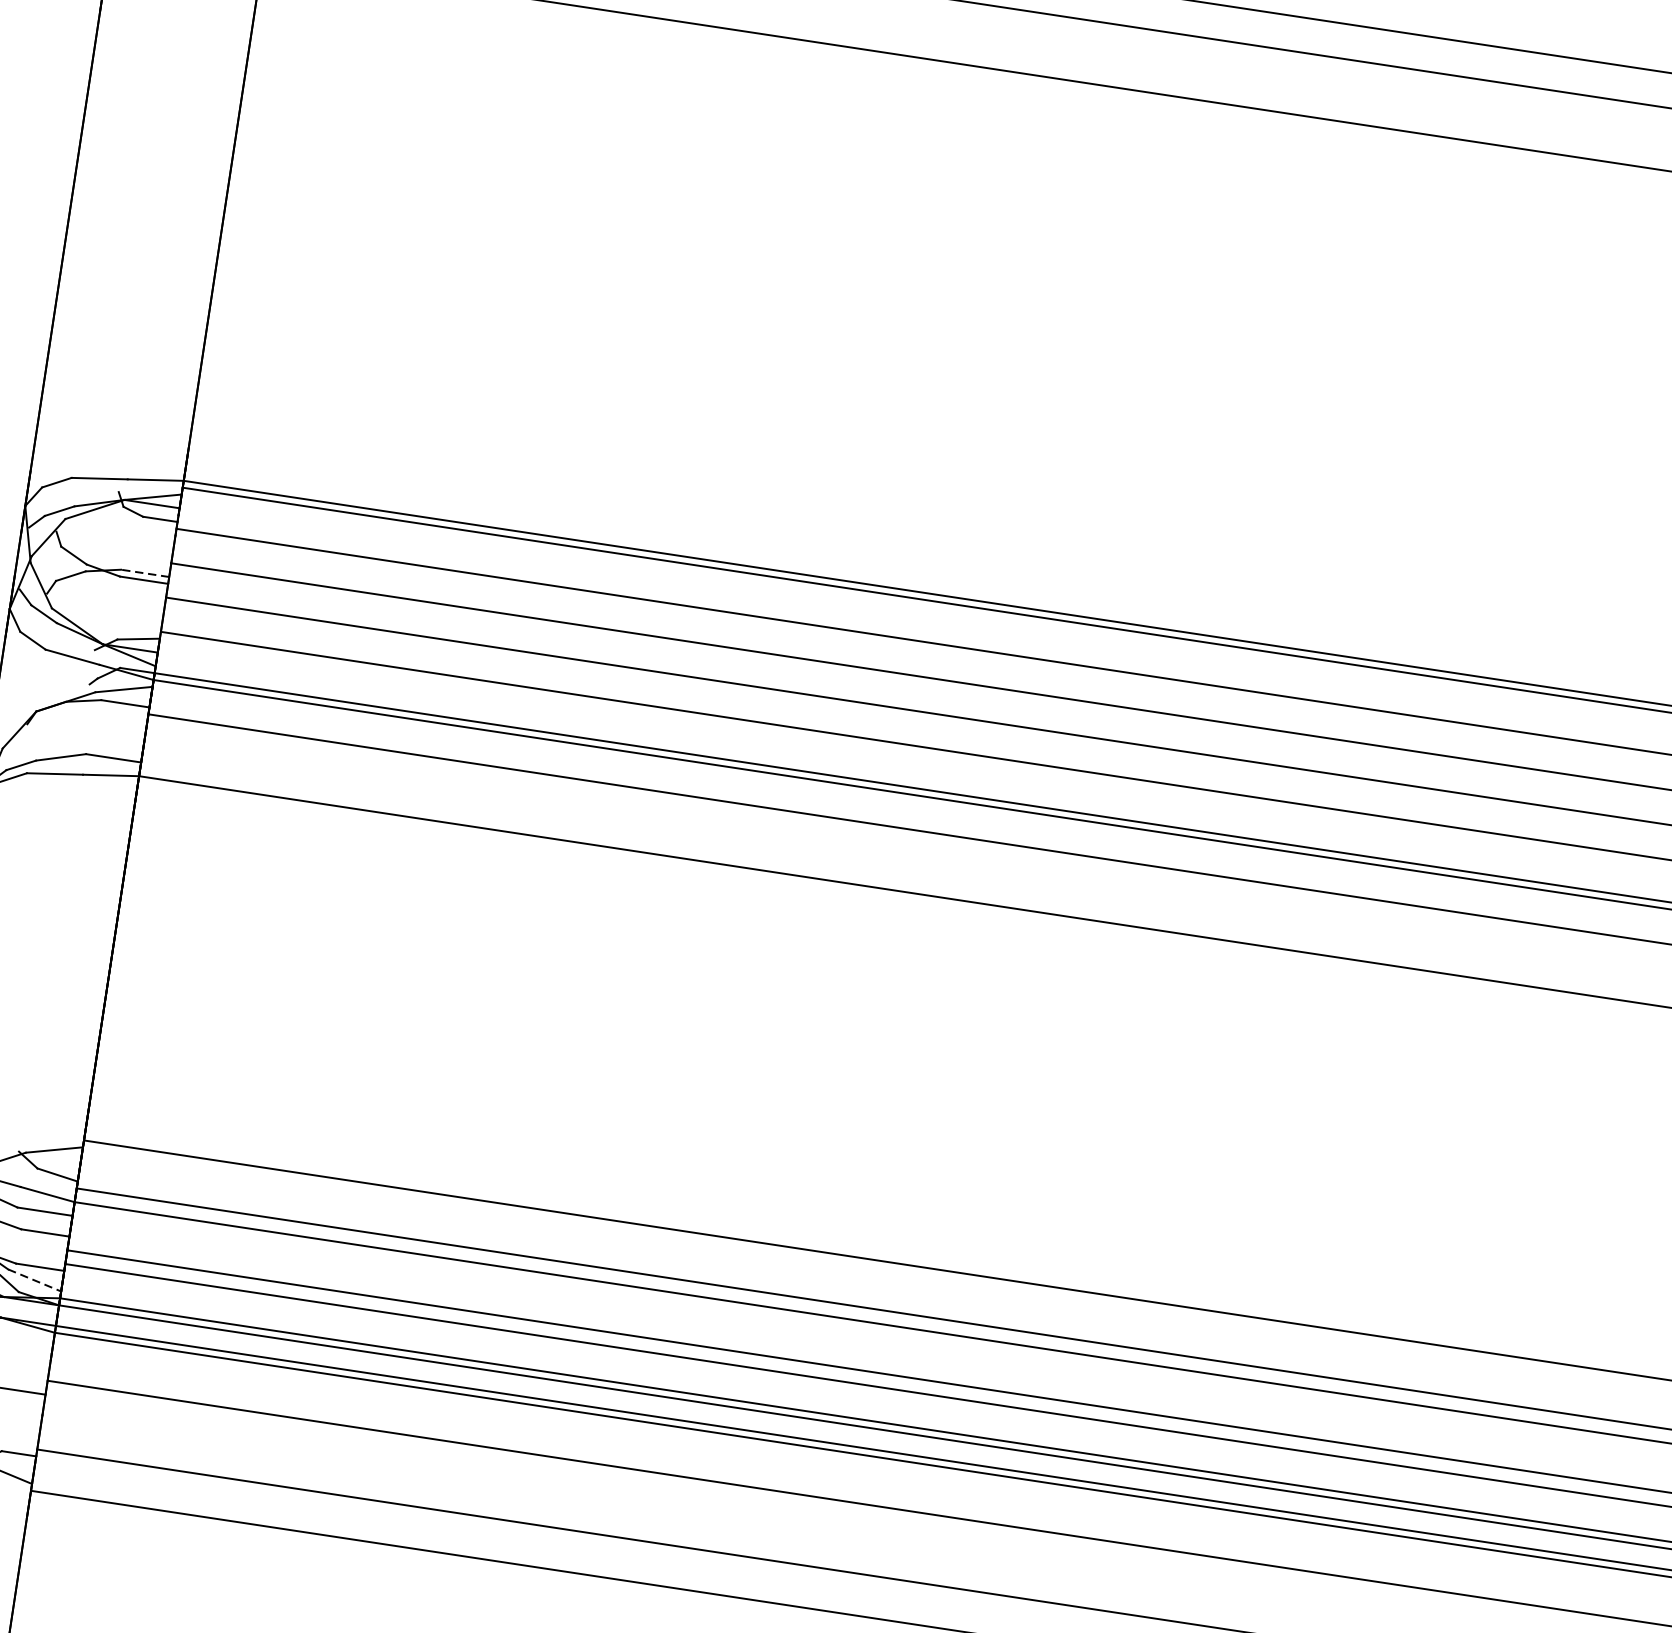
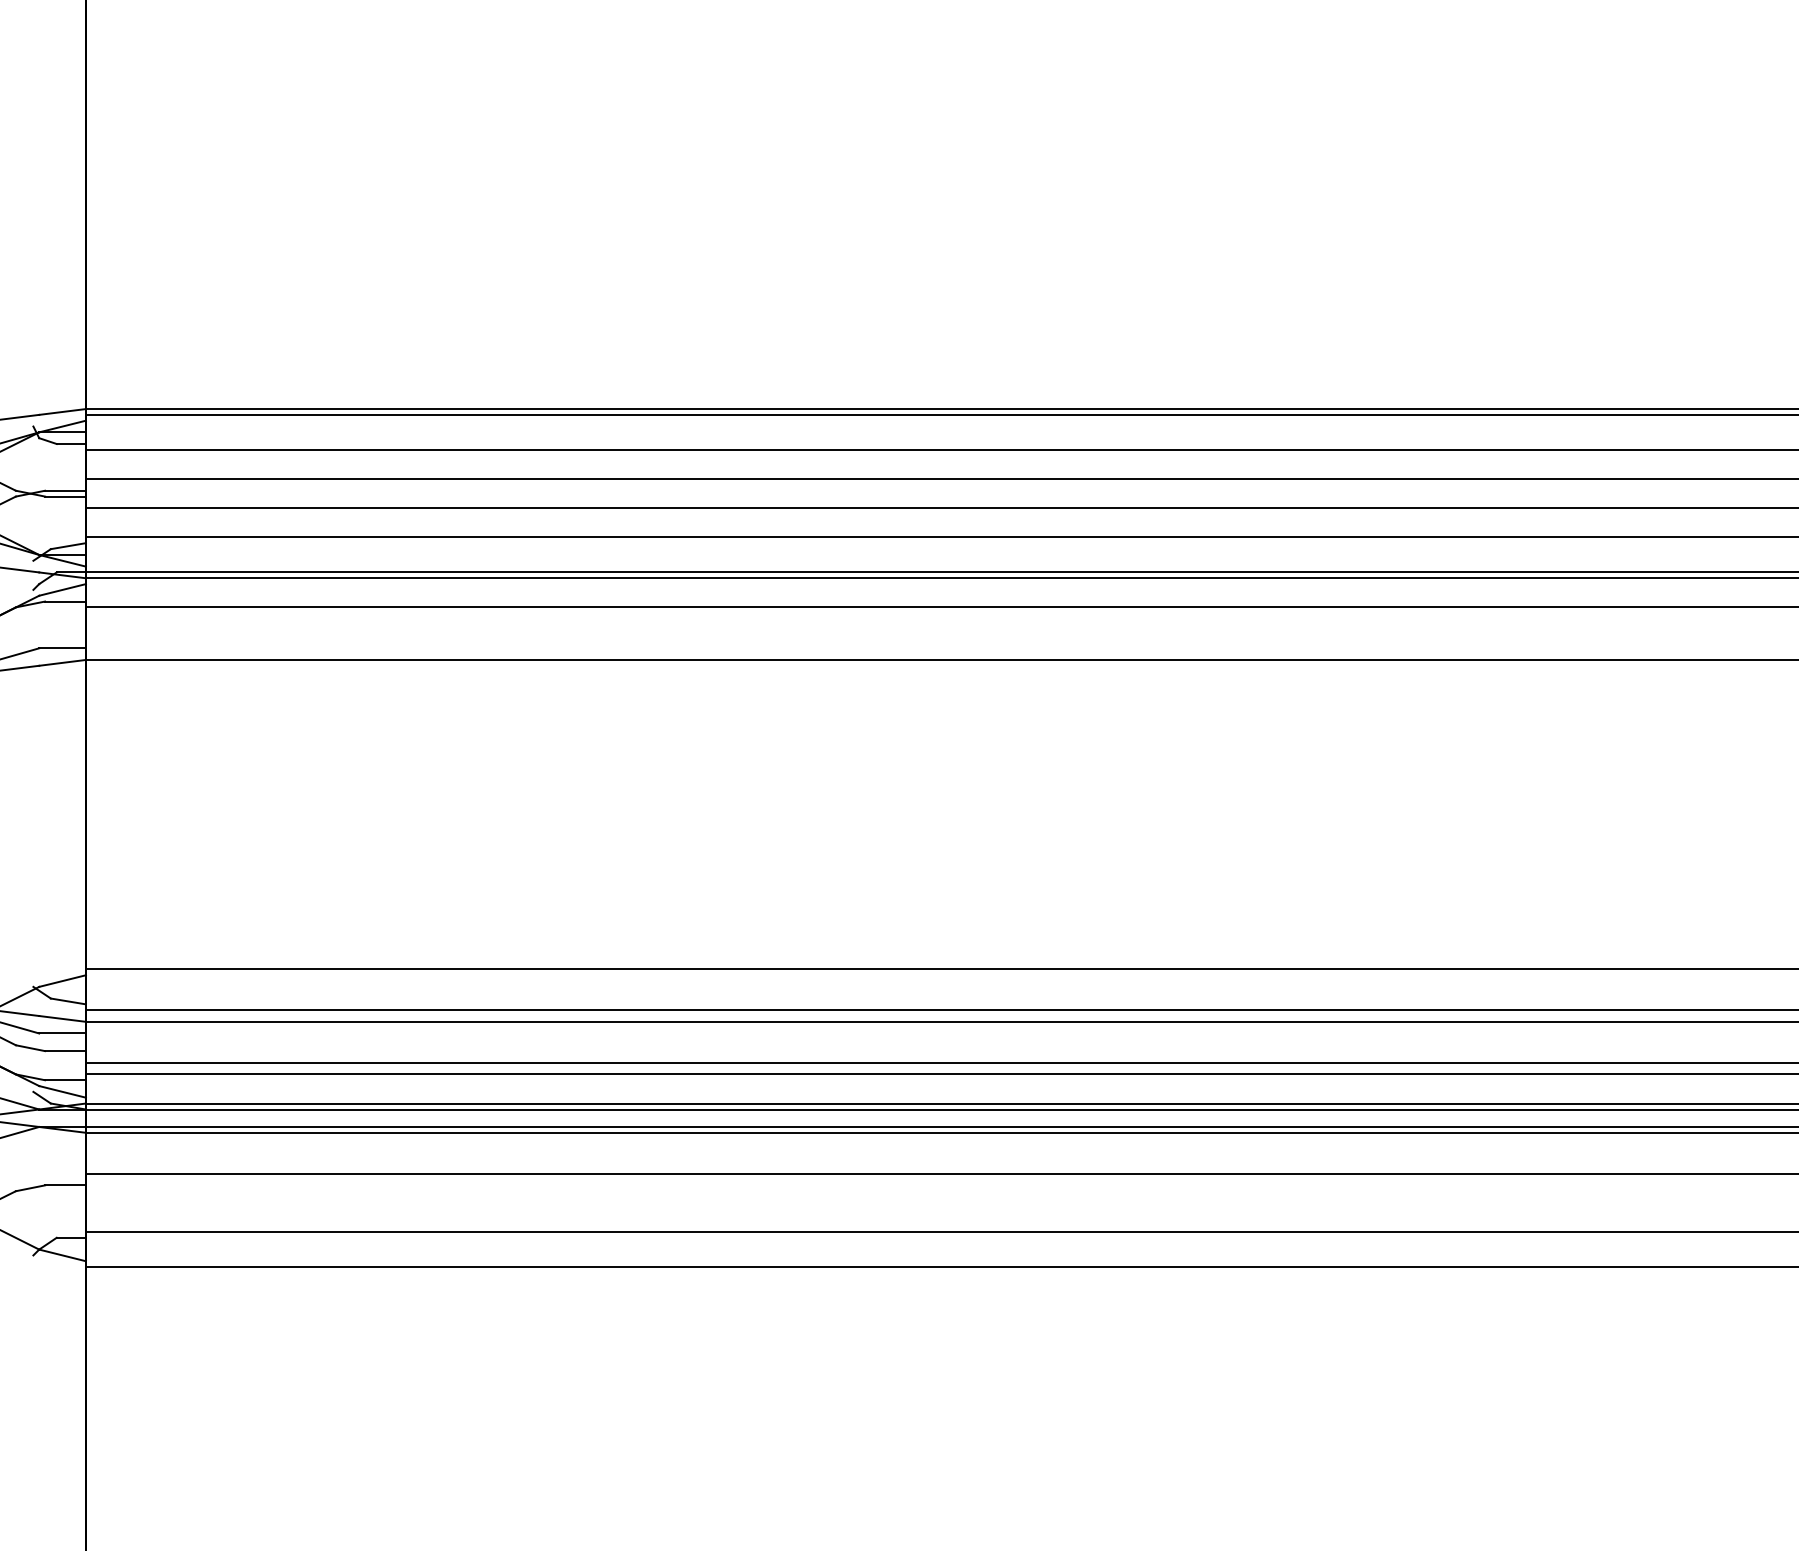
line: (145, 573) -> (65, 490), dashed -> solid
line: (35, 1281) -> (63, 1092), dashed -> solid

